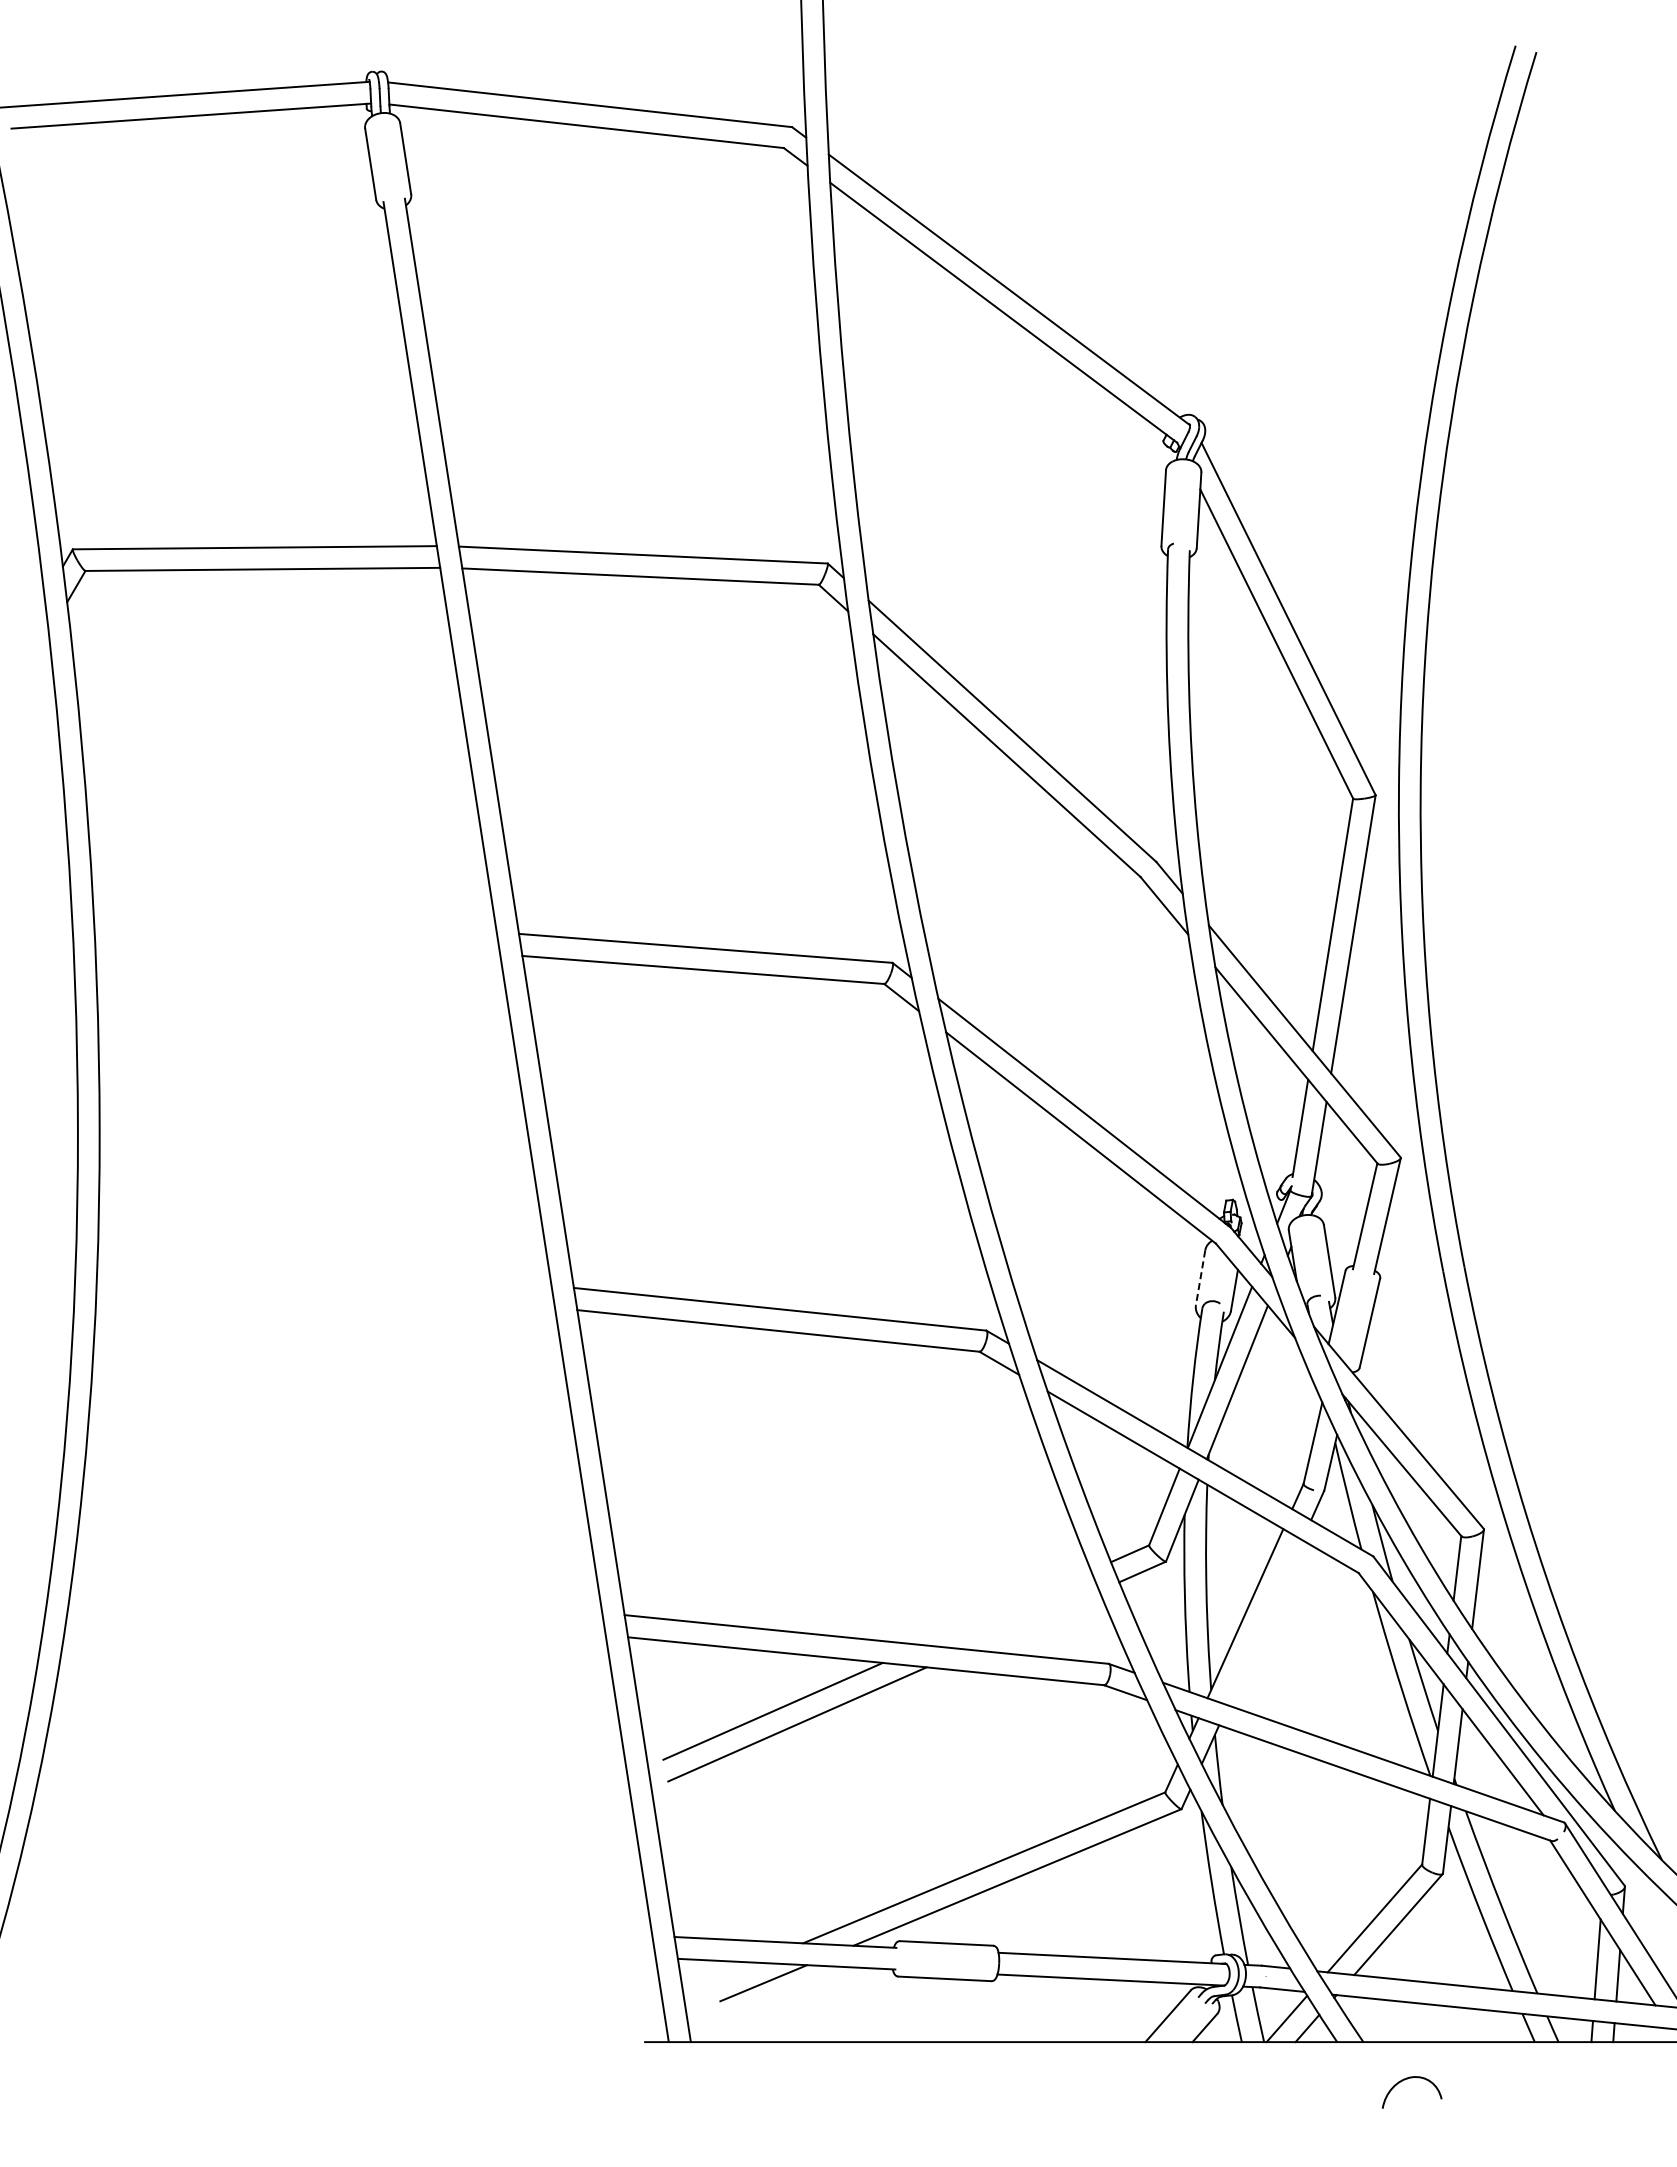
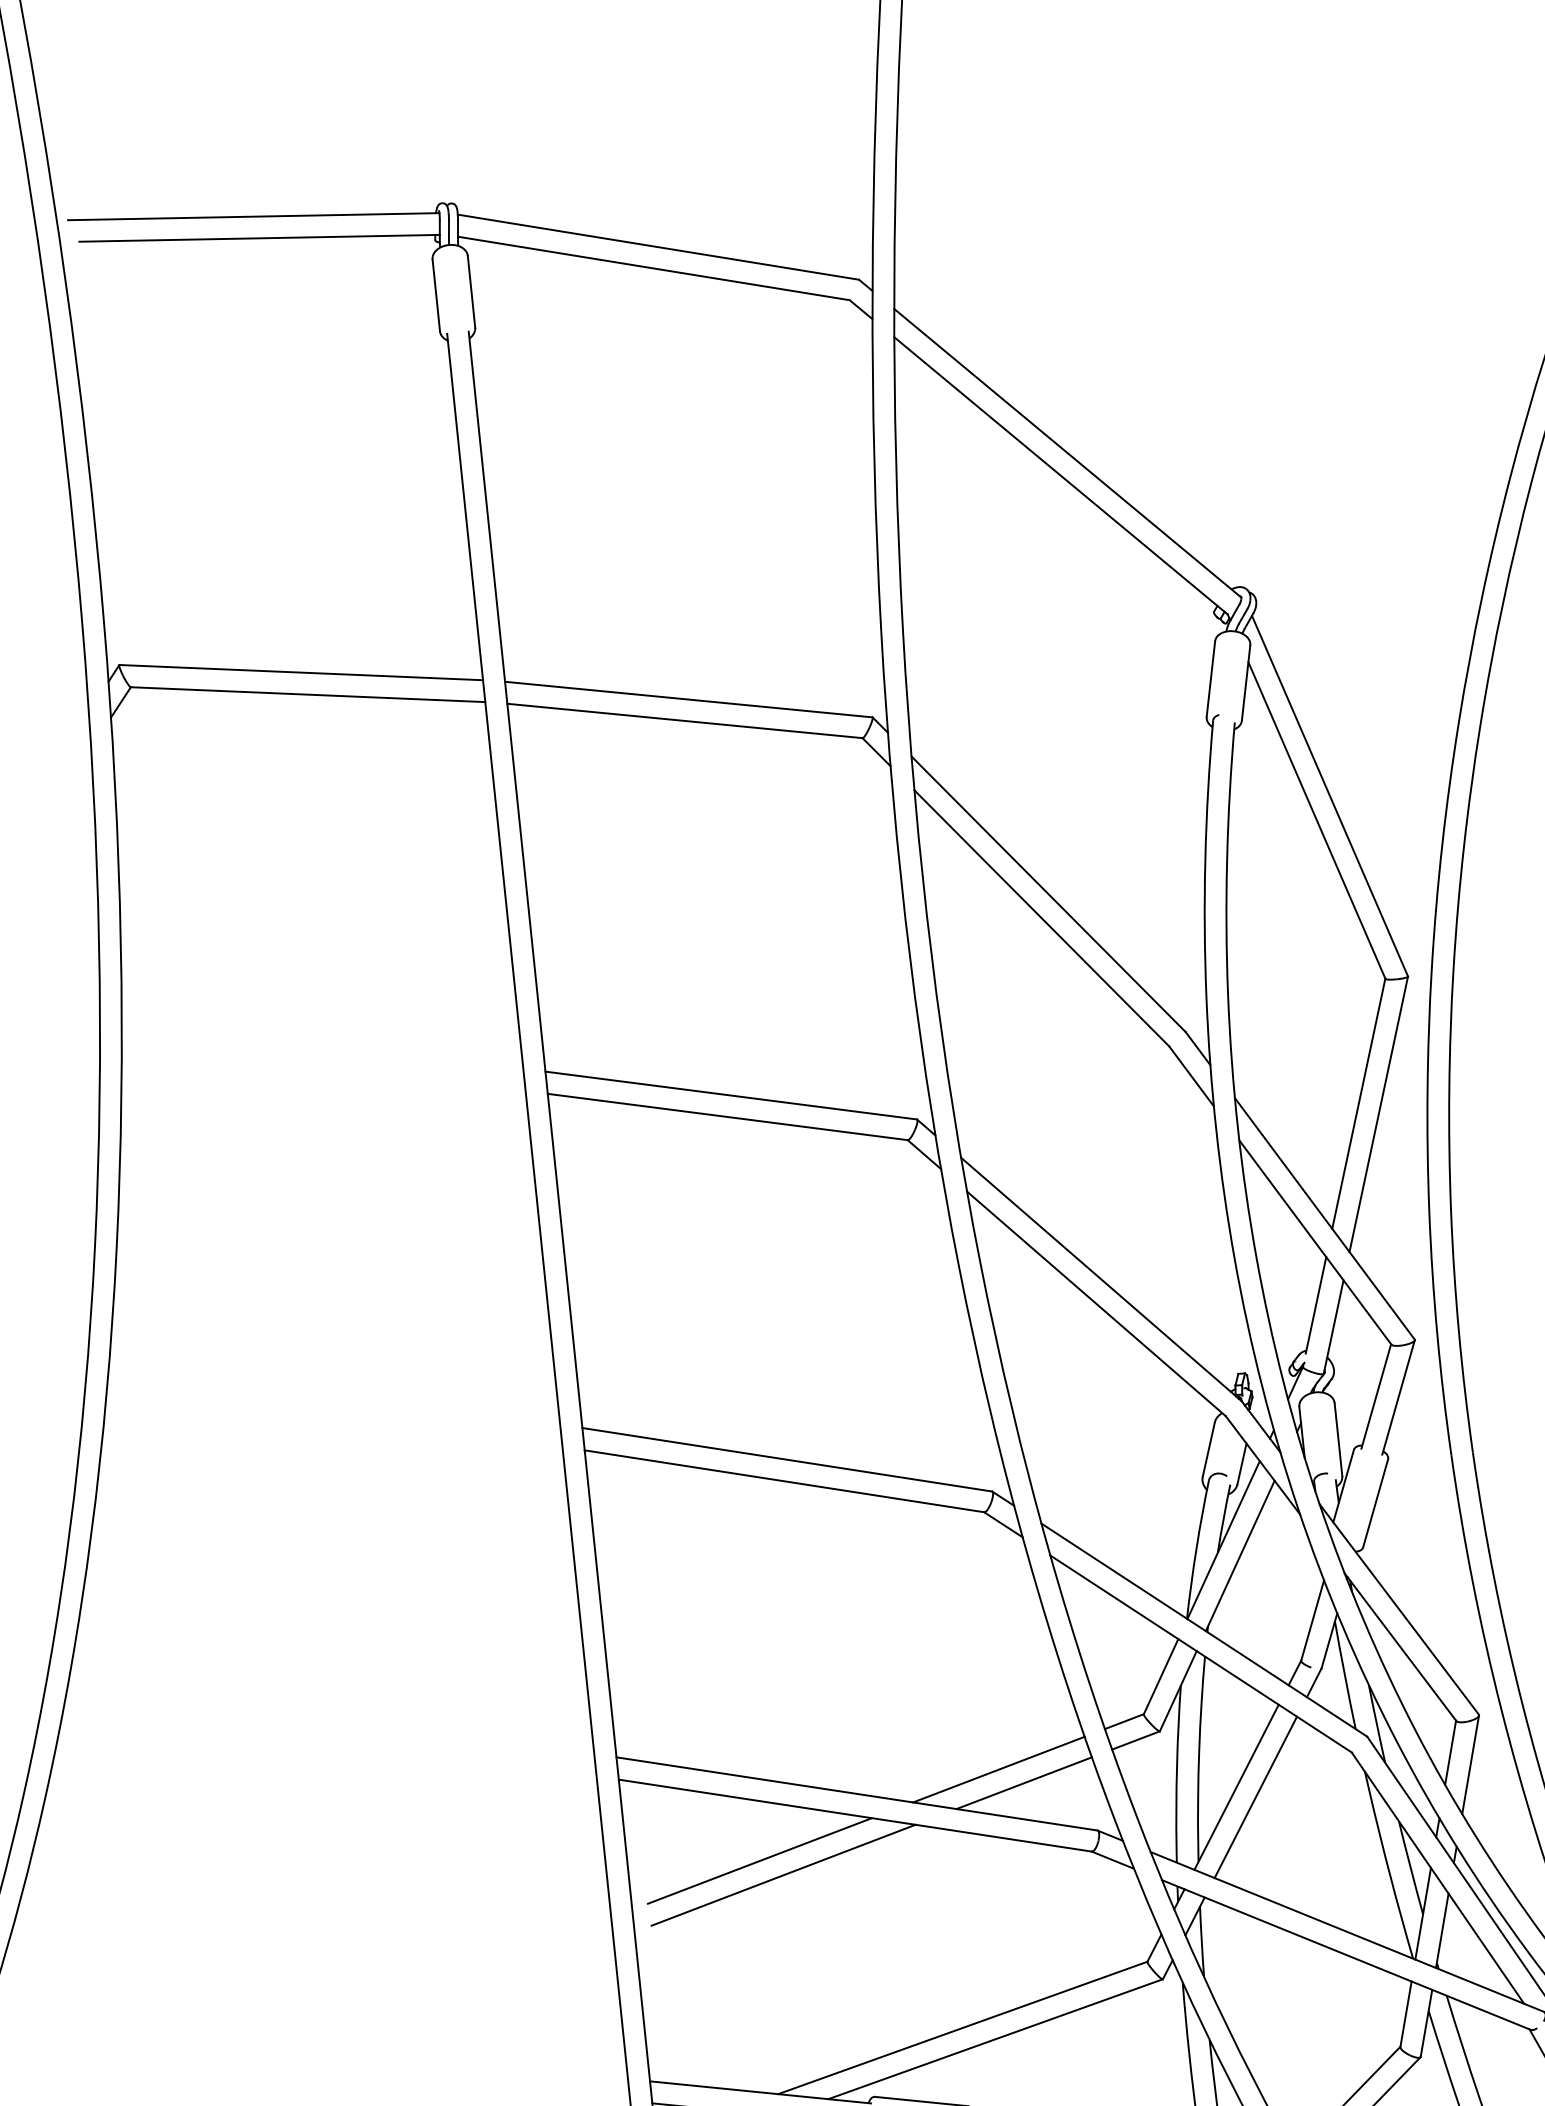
line: (1200, 1277) -> (1208, 1449), dashed -> solid
line: (1007, 1607) -> (999, 1769), added
line: (1032, 1620) -> (1023, 1783), added
line: (1265, 1622) -> (1256, 1797), added

